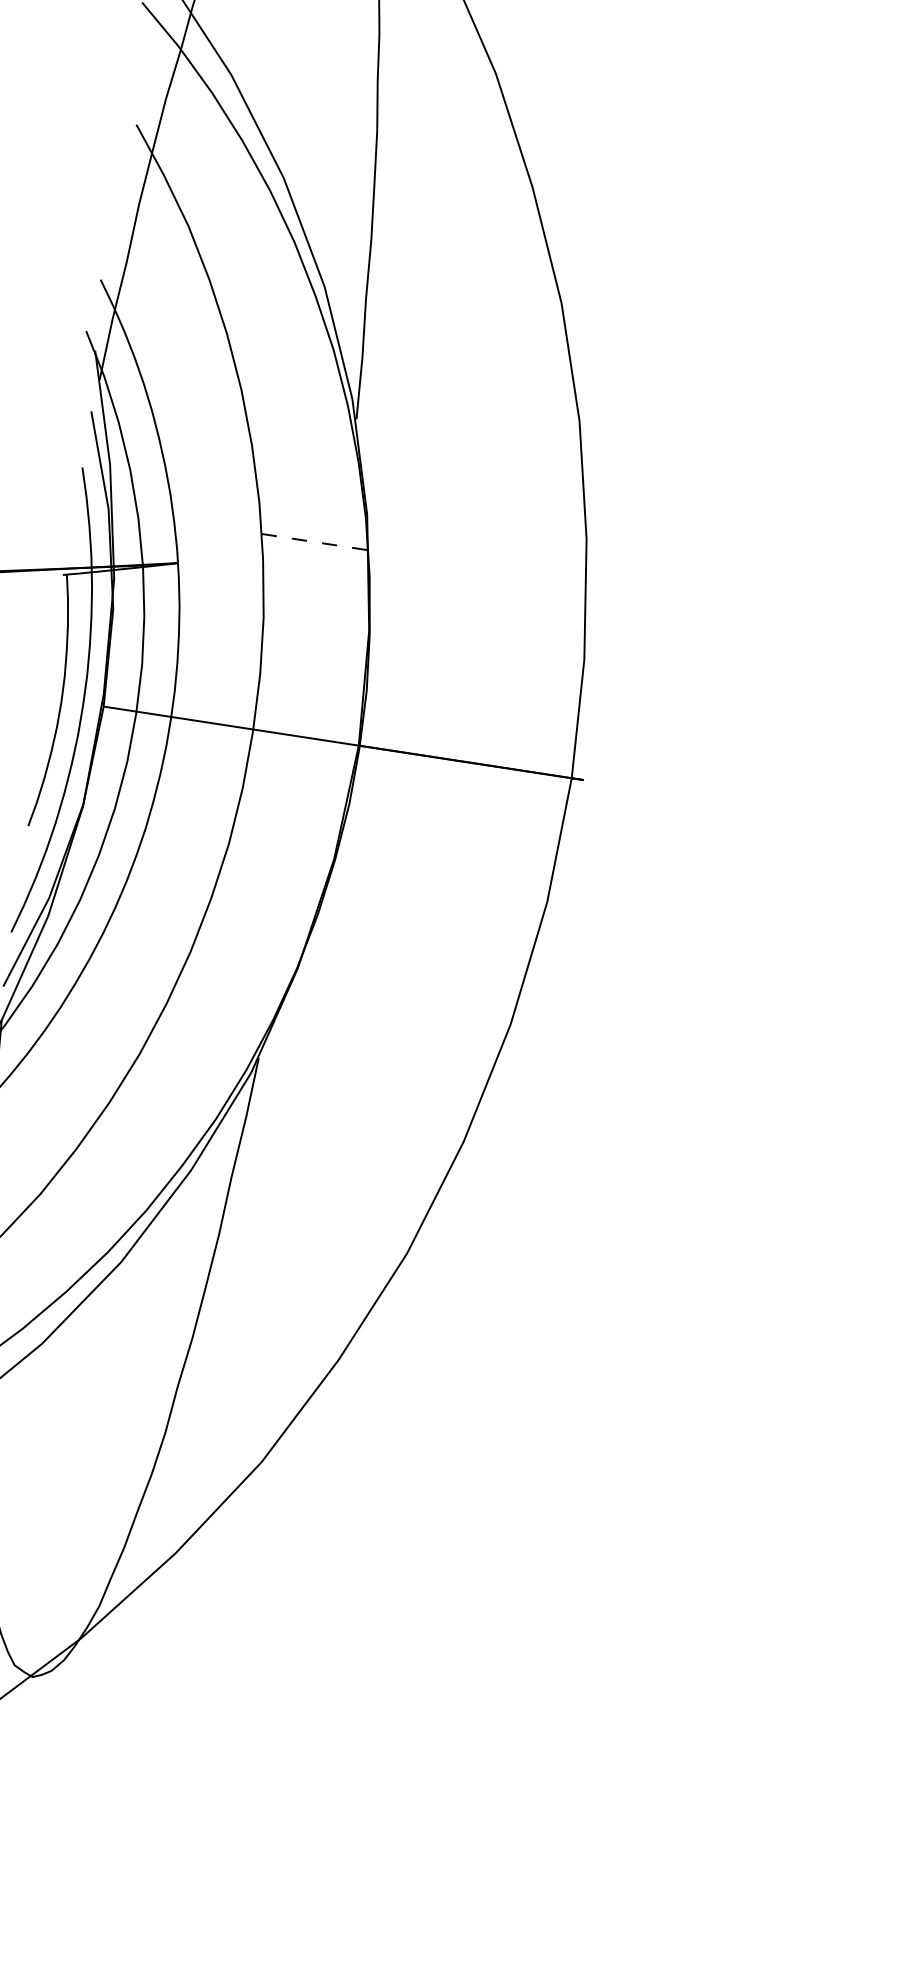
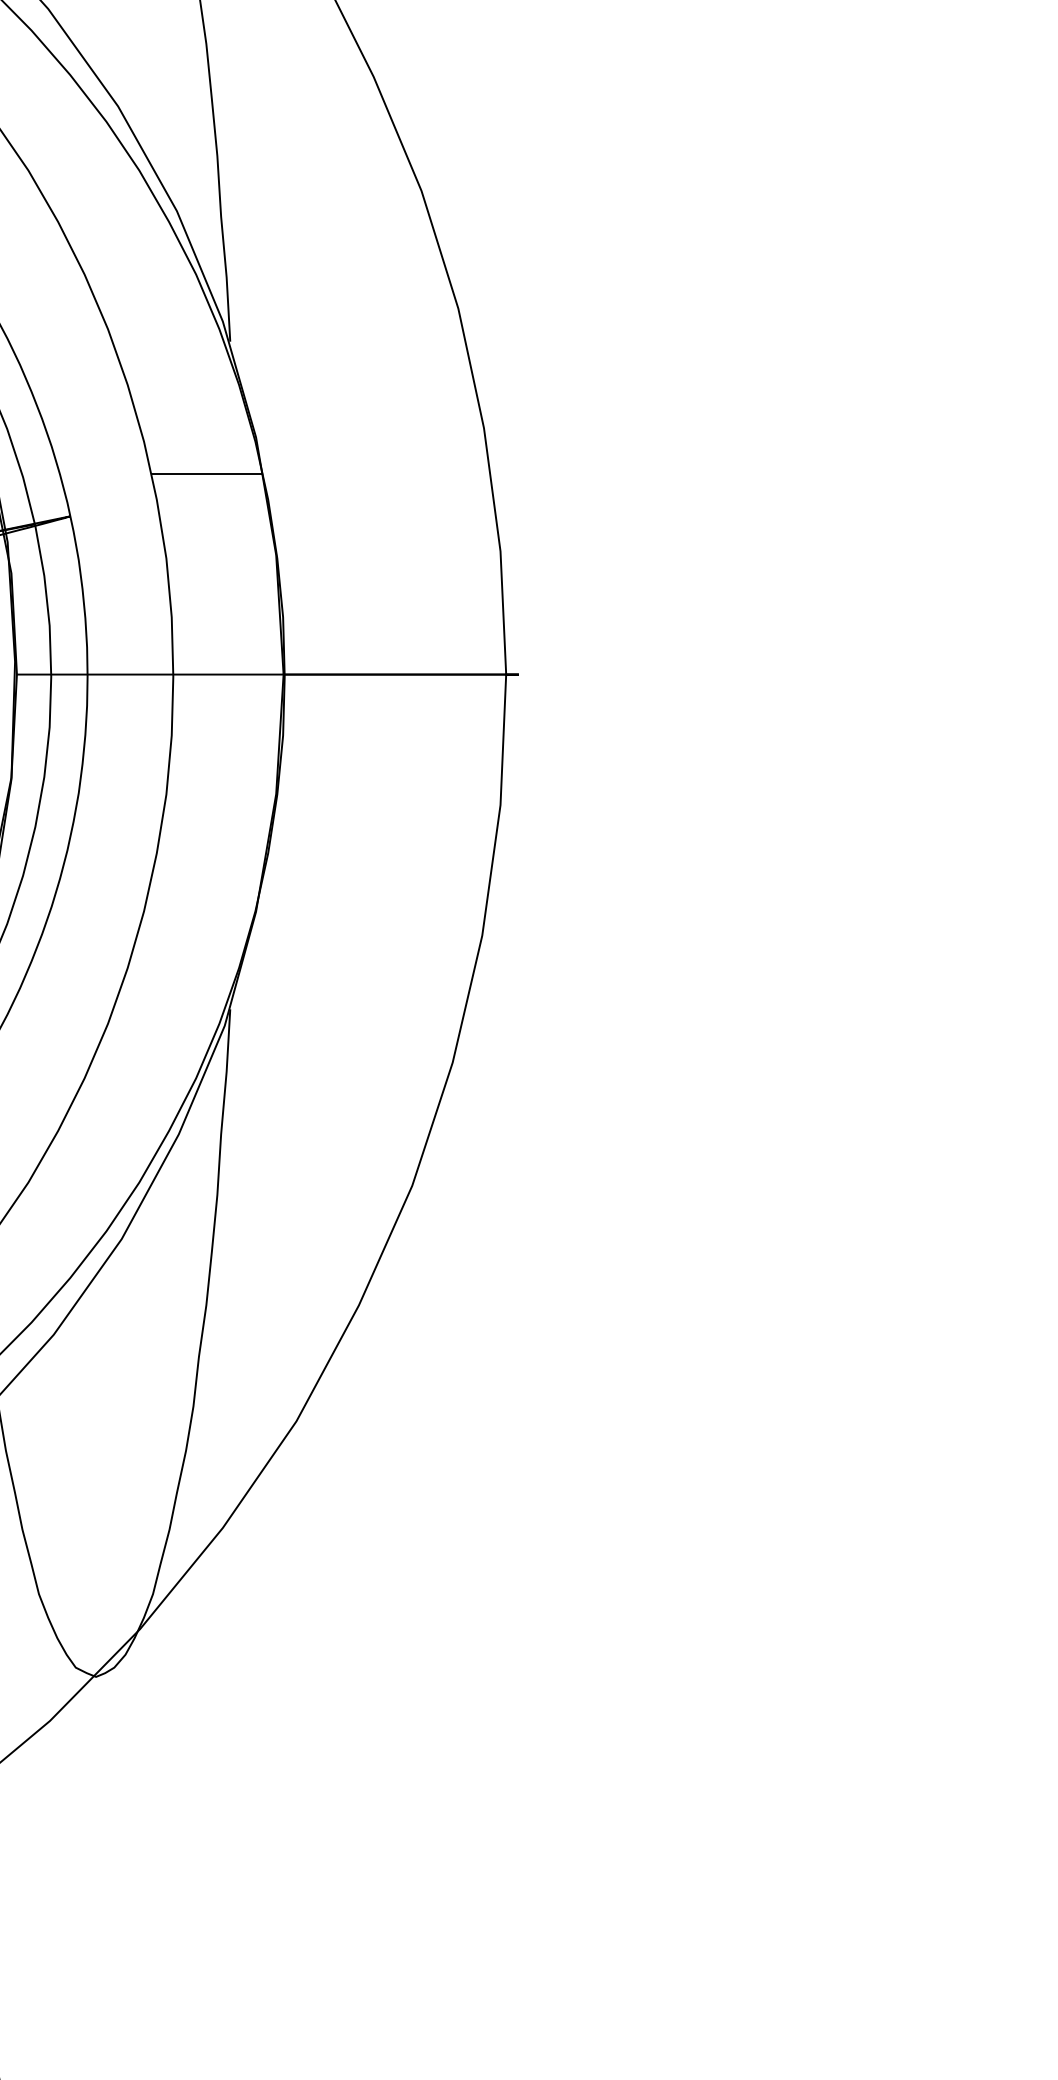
line: (315, 542) -> (207, 473), dashed -> solid

